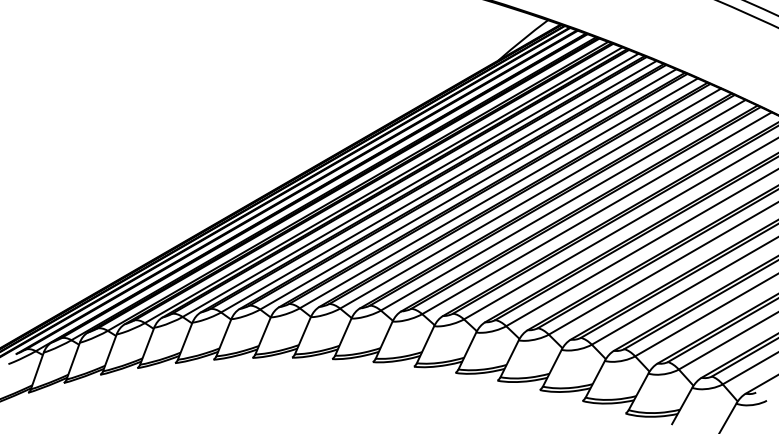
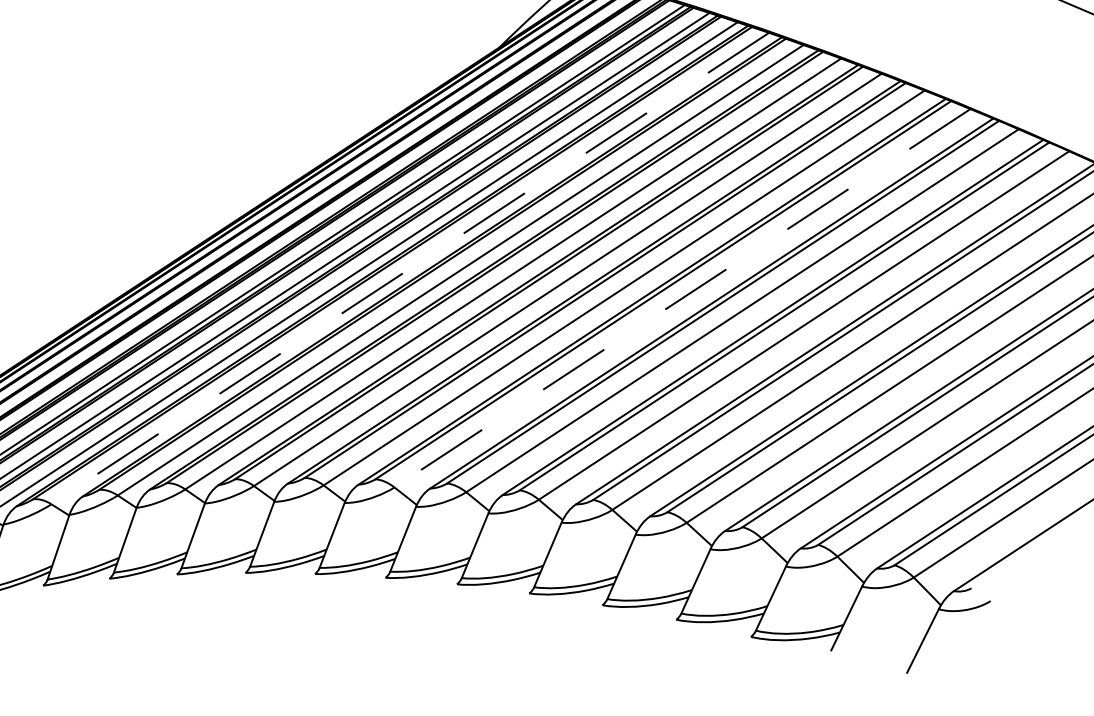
line: (438, 186) -> (409, 268), solid -> dashed
line: (596, 213) -> (681, 298), solid -> dashed

